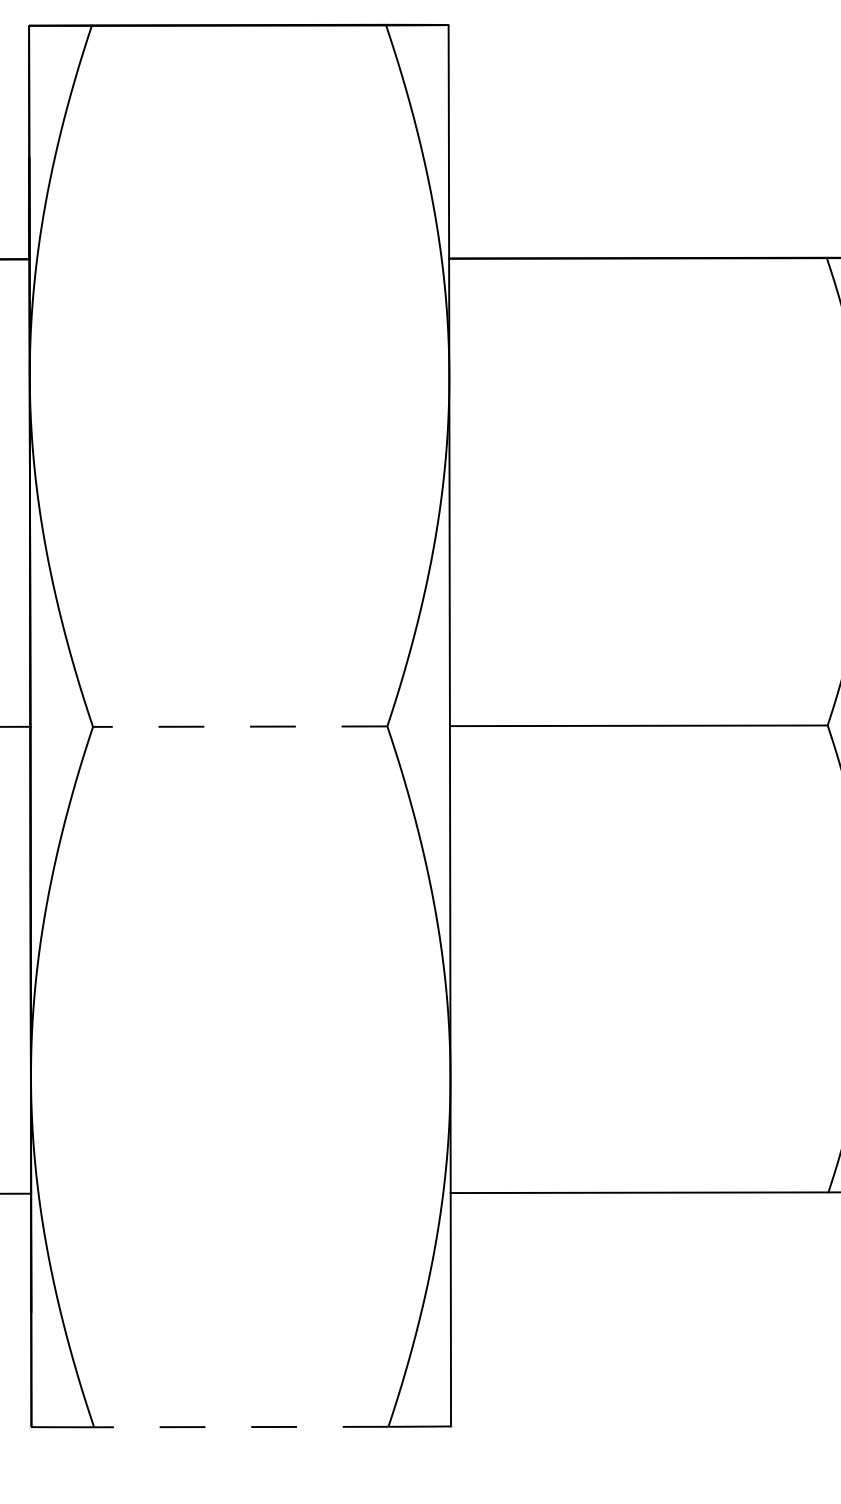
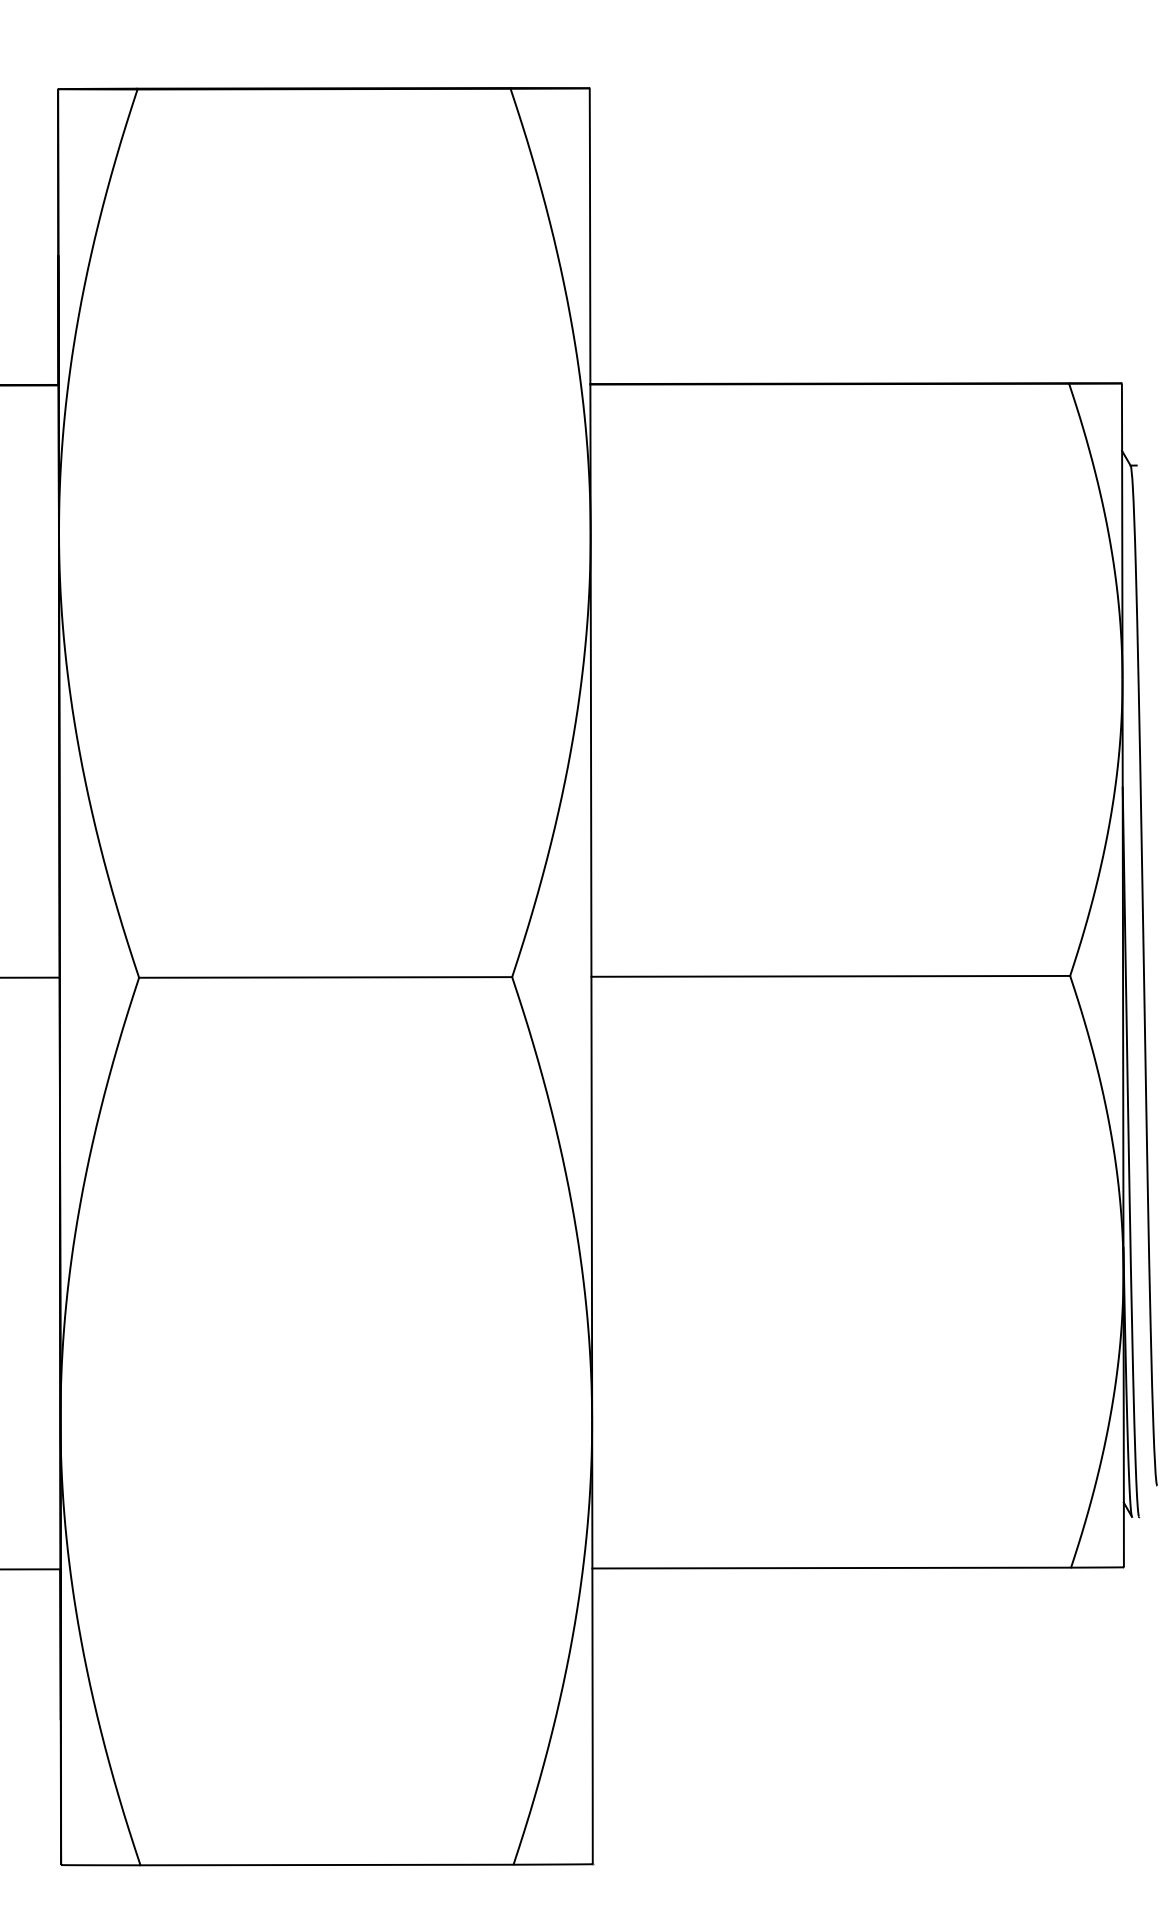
line: (240, 726) -> (325, 977), dashed -> solid
line: (241, 1427) -> (327, 1865), dashed -> solid

